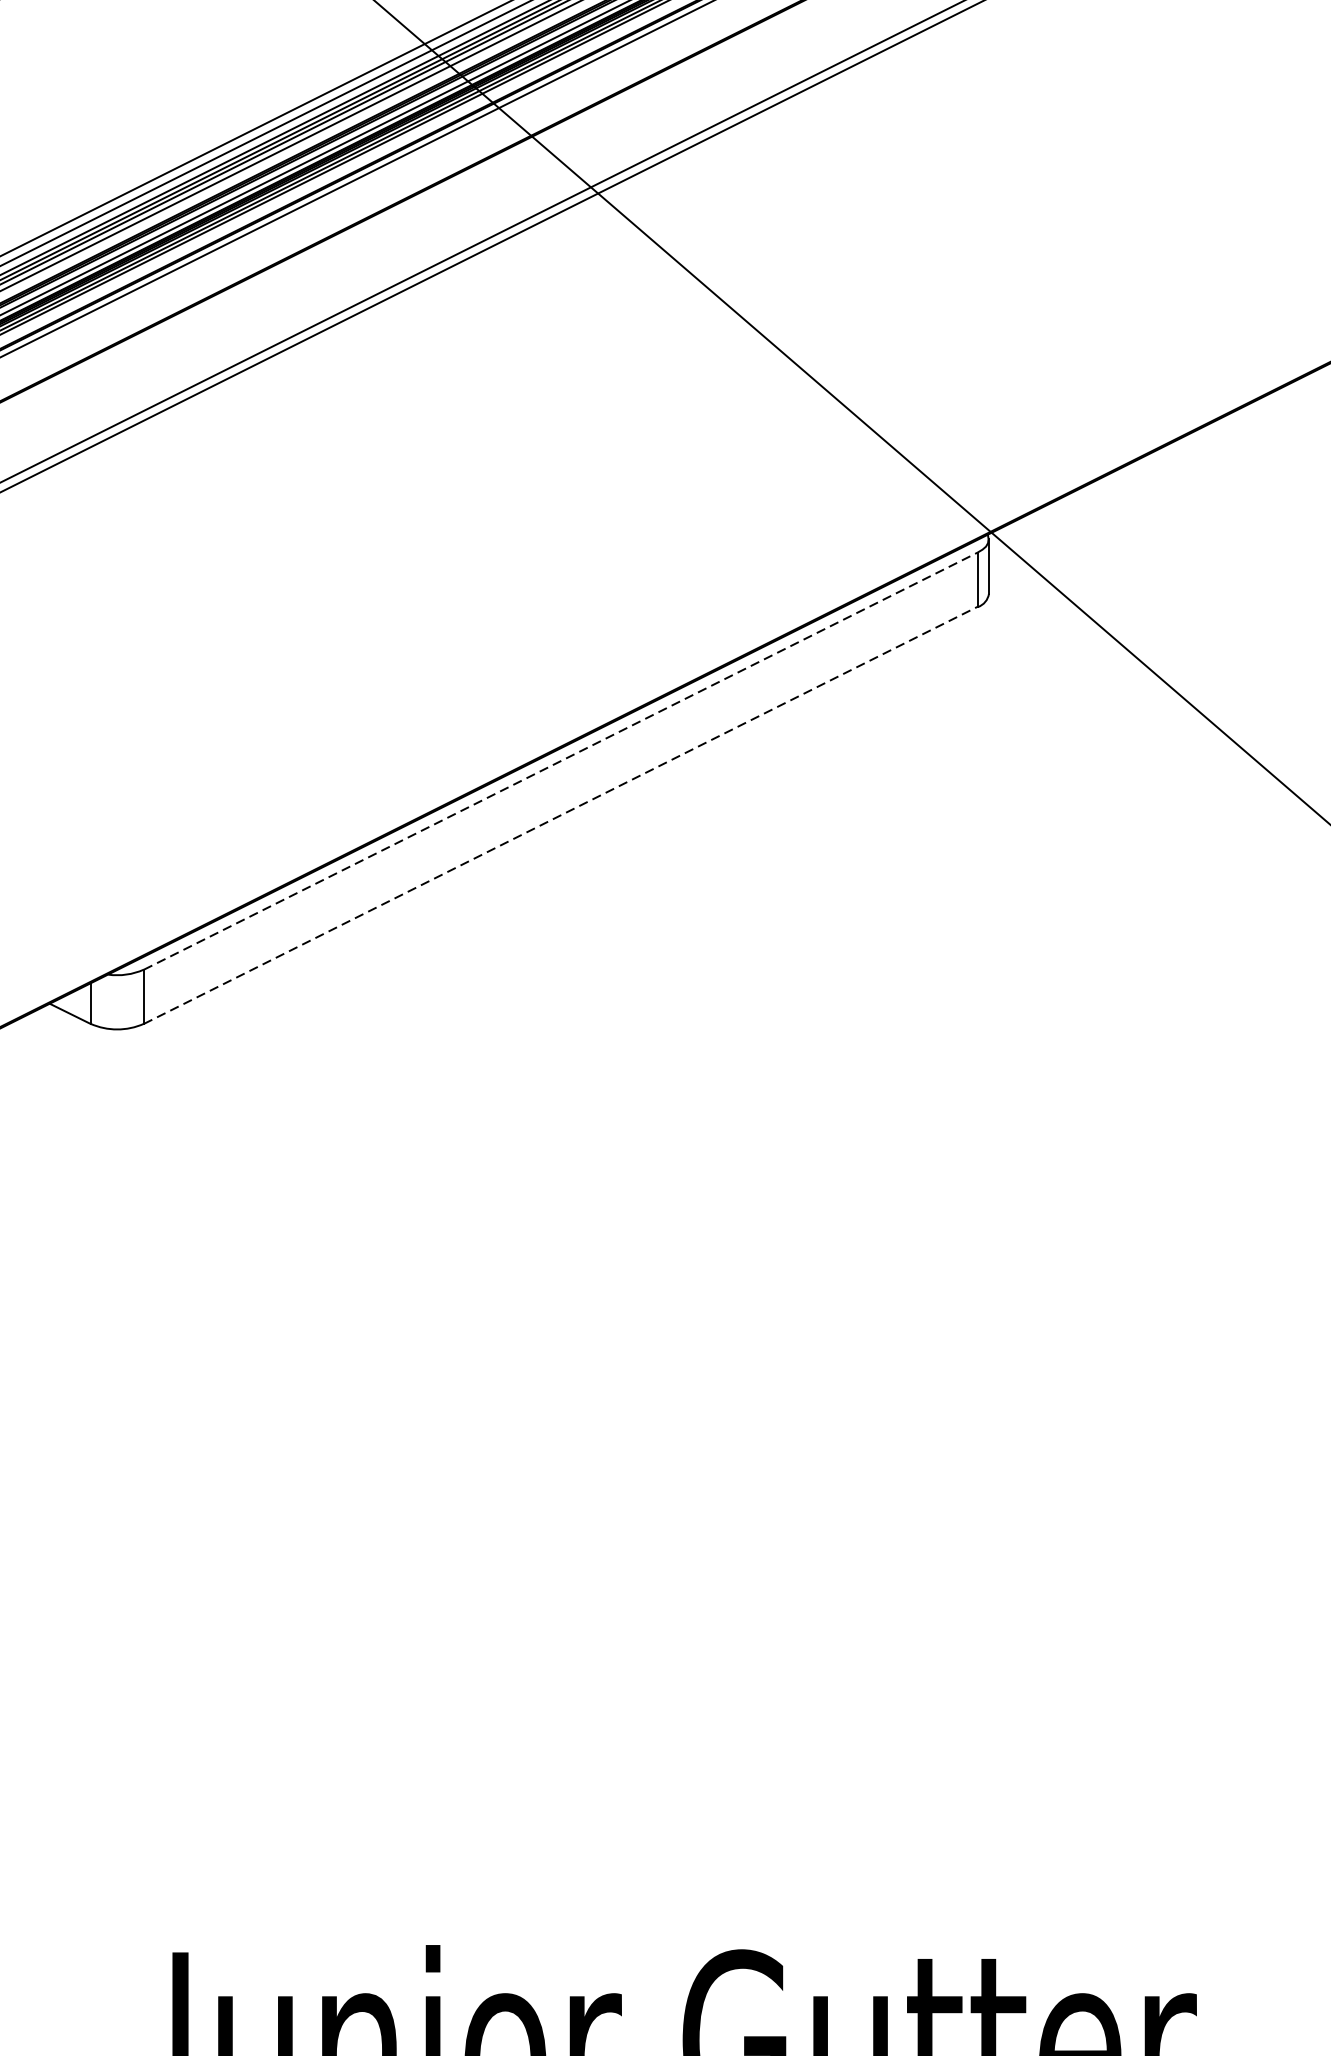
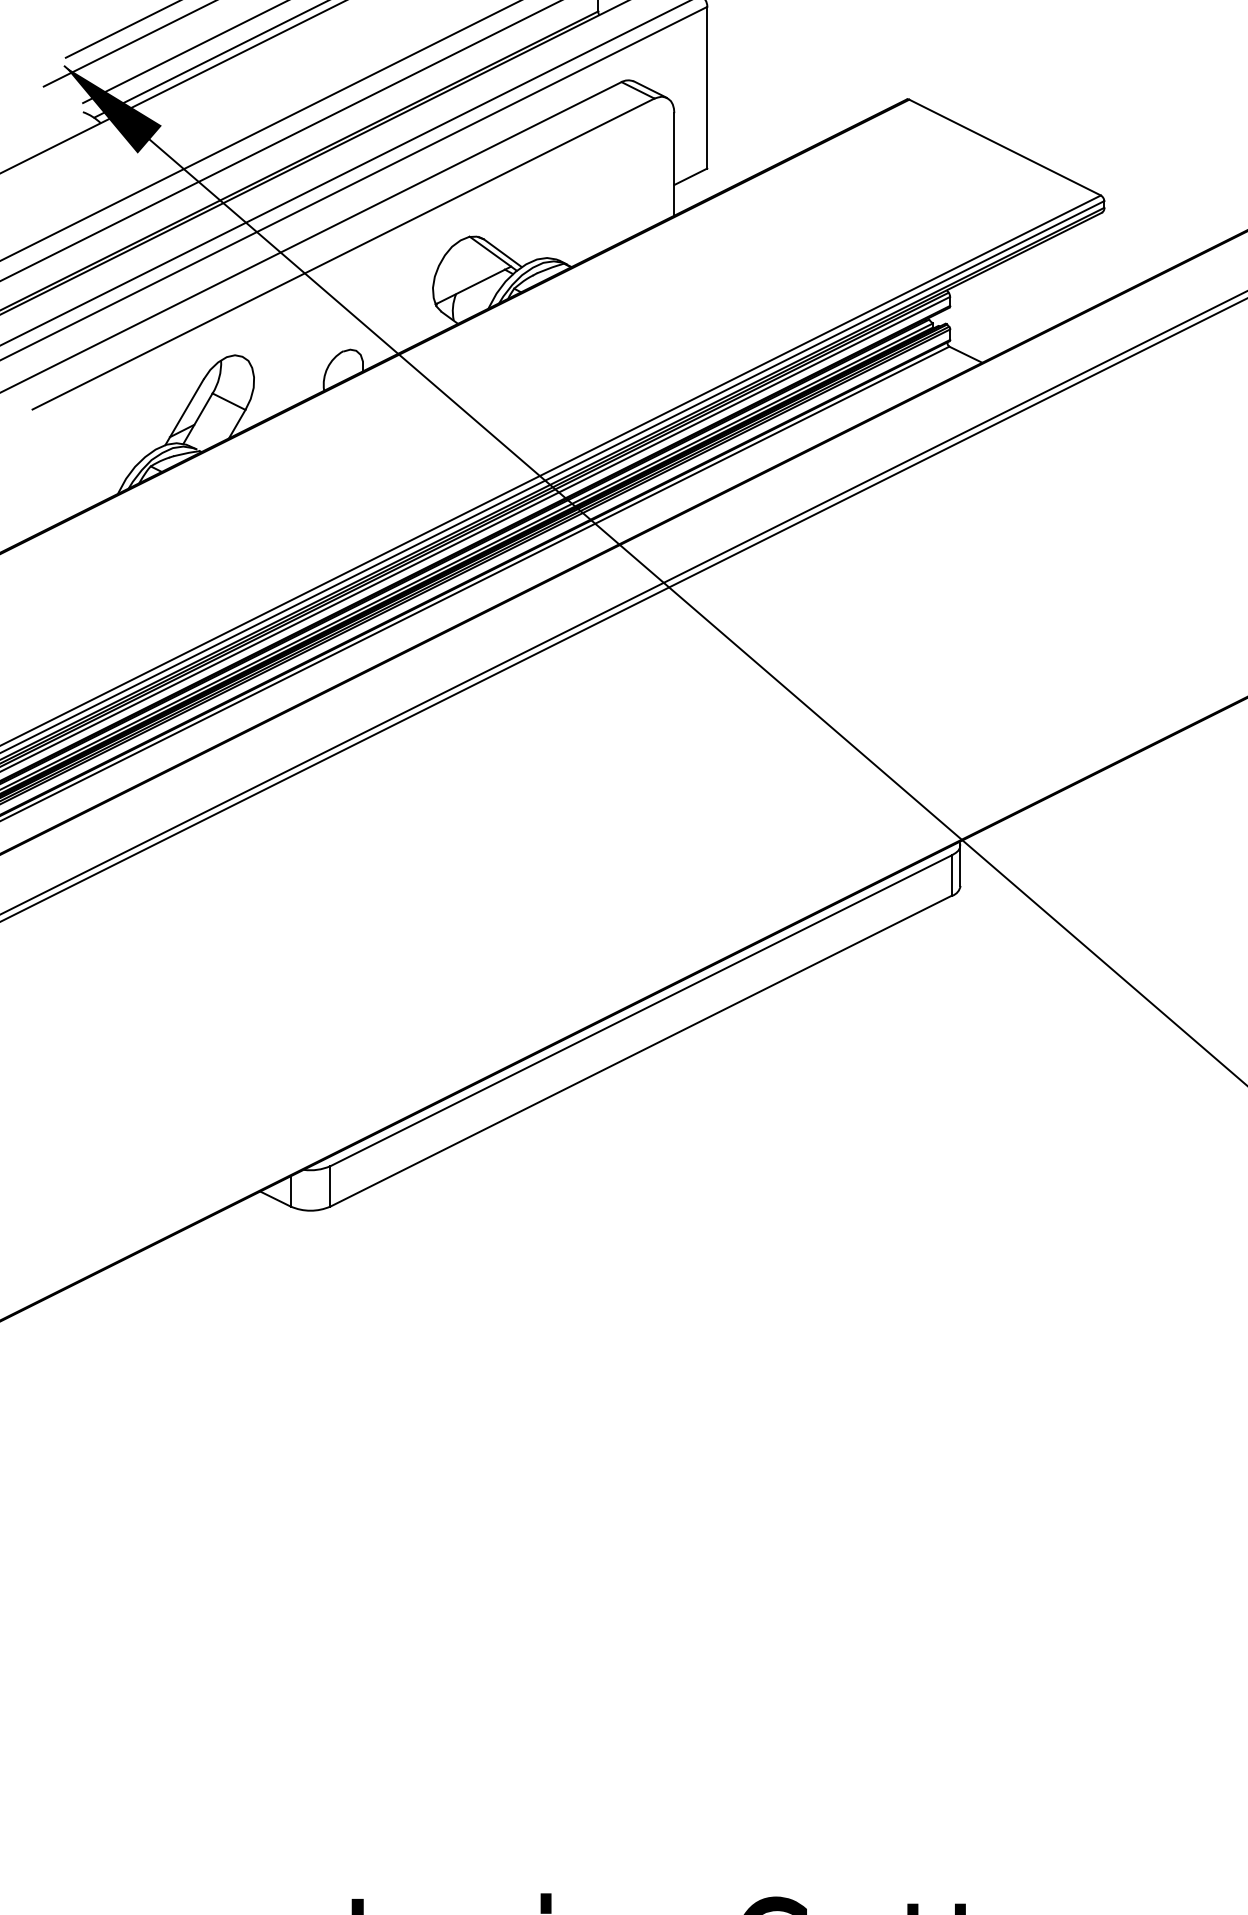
line: (561, 760) -> (641, 1010), dashed -> solid
line: (561, 815) -> (641, 1051), dashed -> solid

